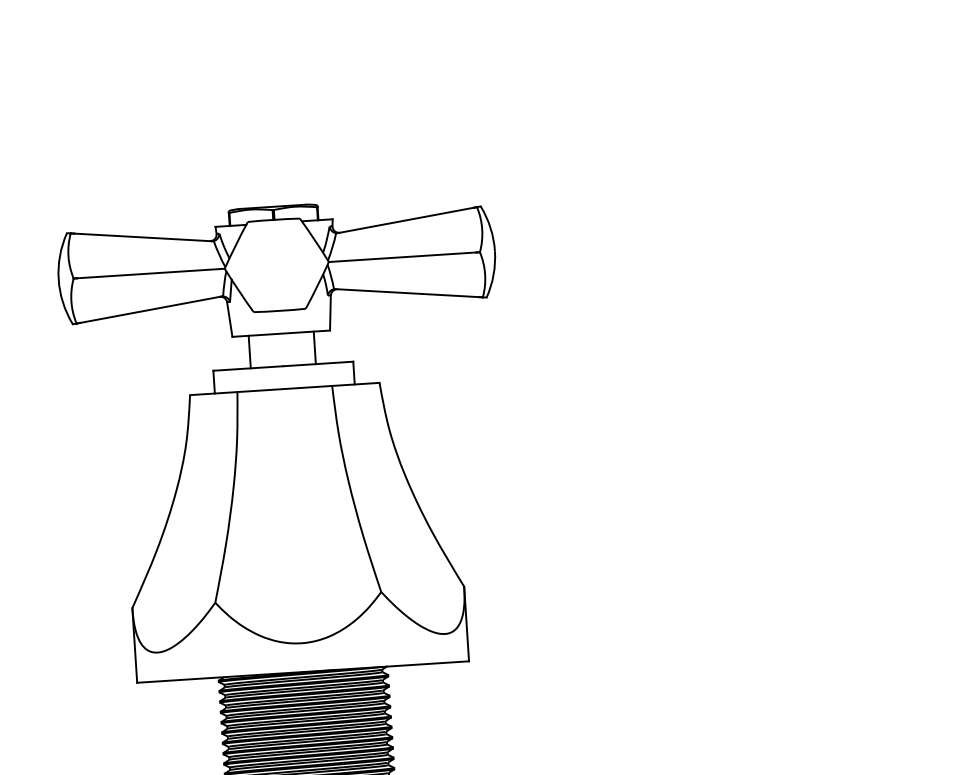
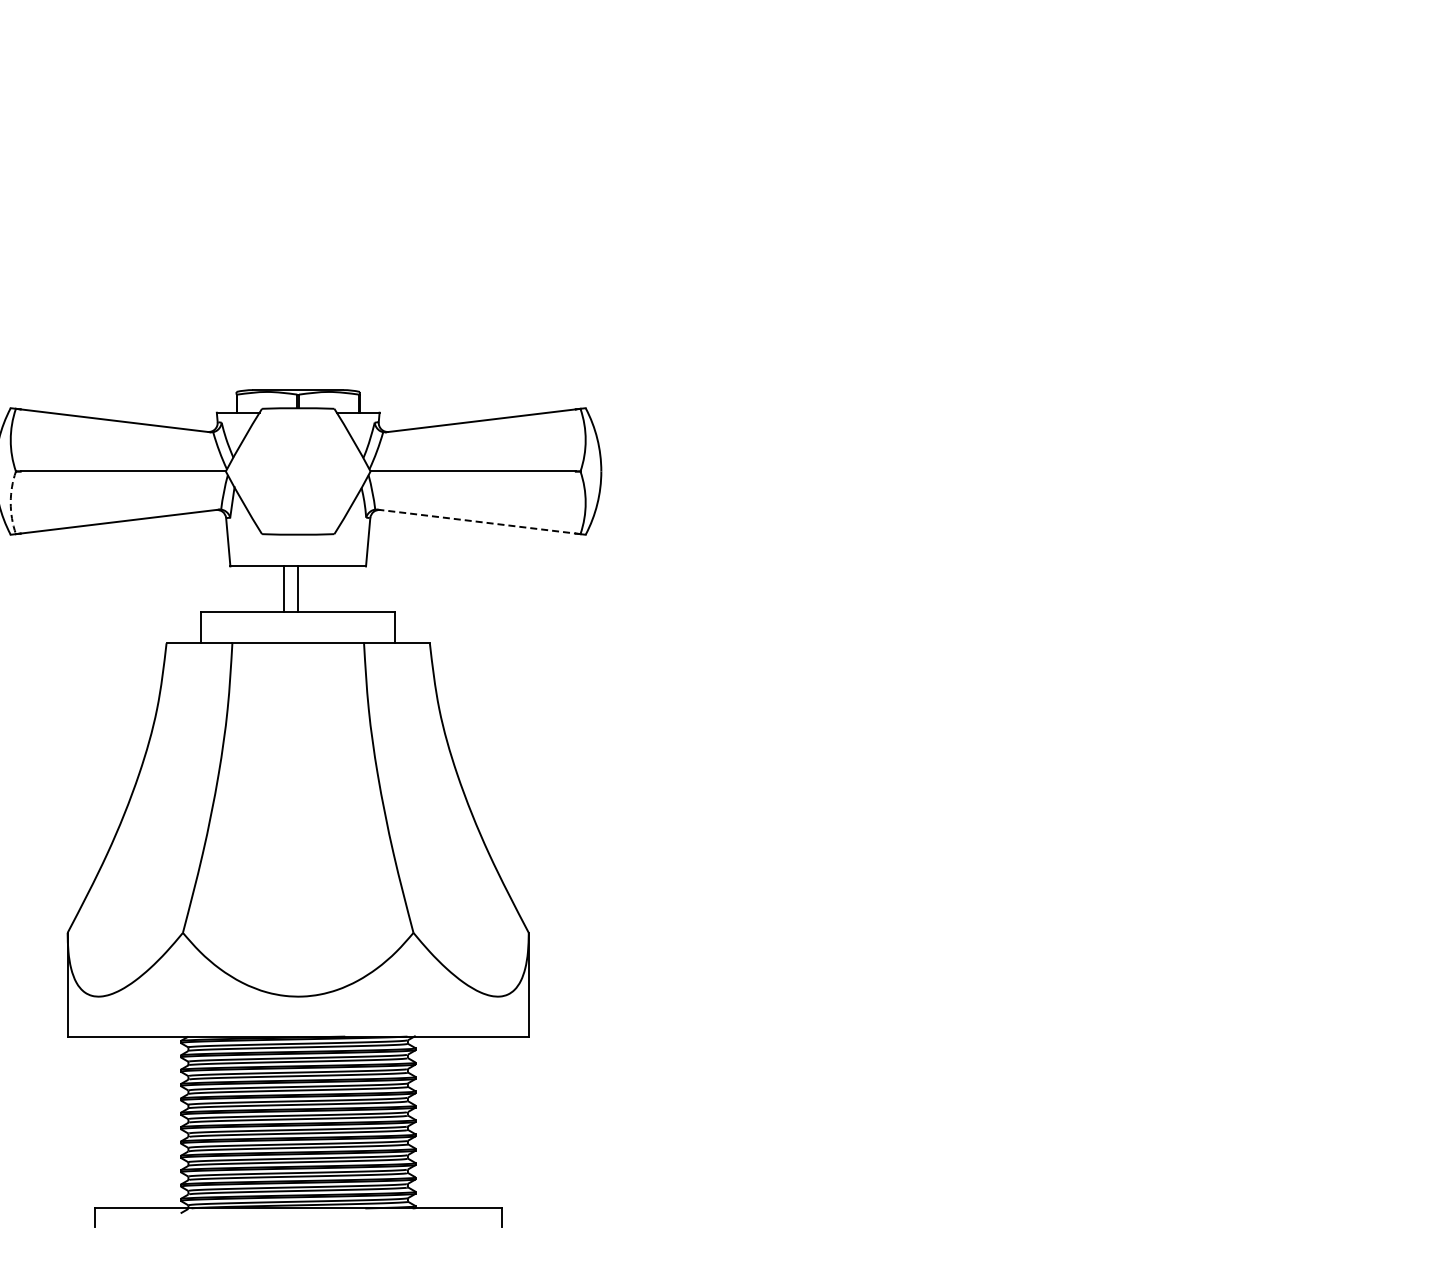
line: (407, 293) -> (476, 521), solid -> dashed
arc: (71, 301) -> (10, 502), solid -> dashed
line: (314, 347) -> (284, 588), moved
line: (250, 351) -> (298, 588), moved

